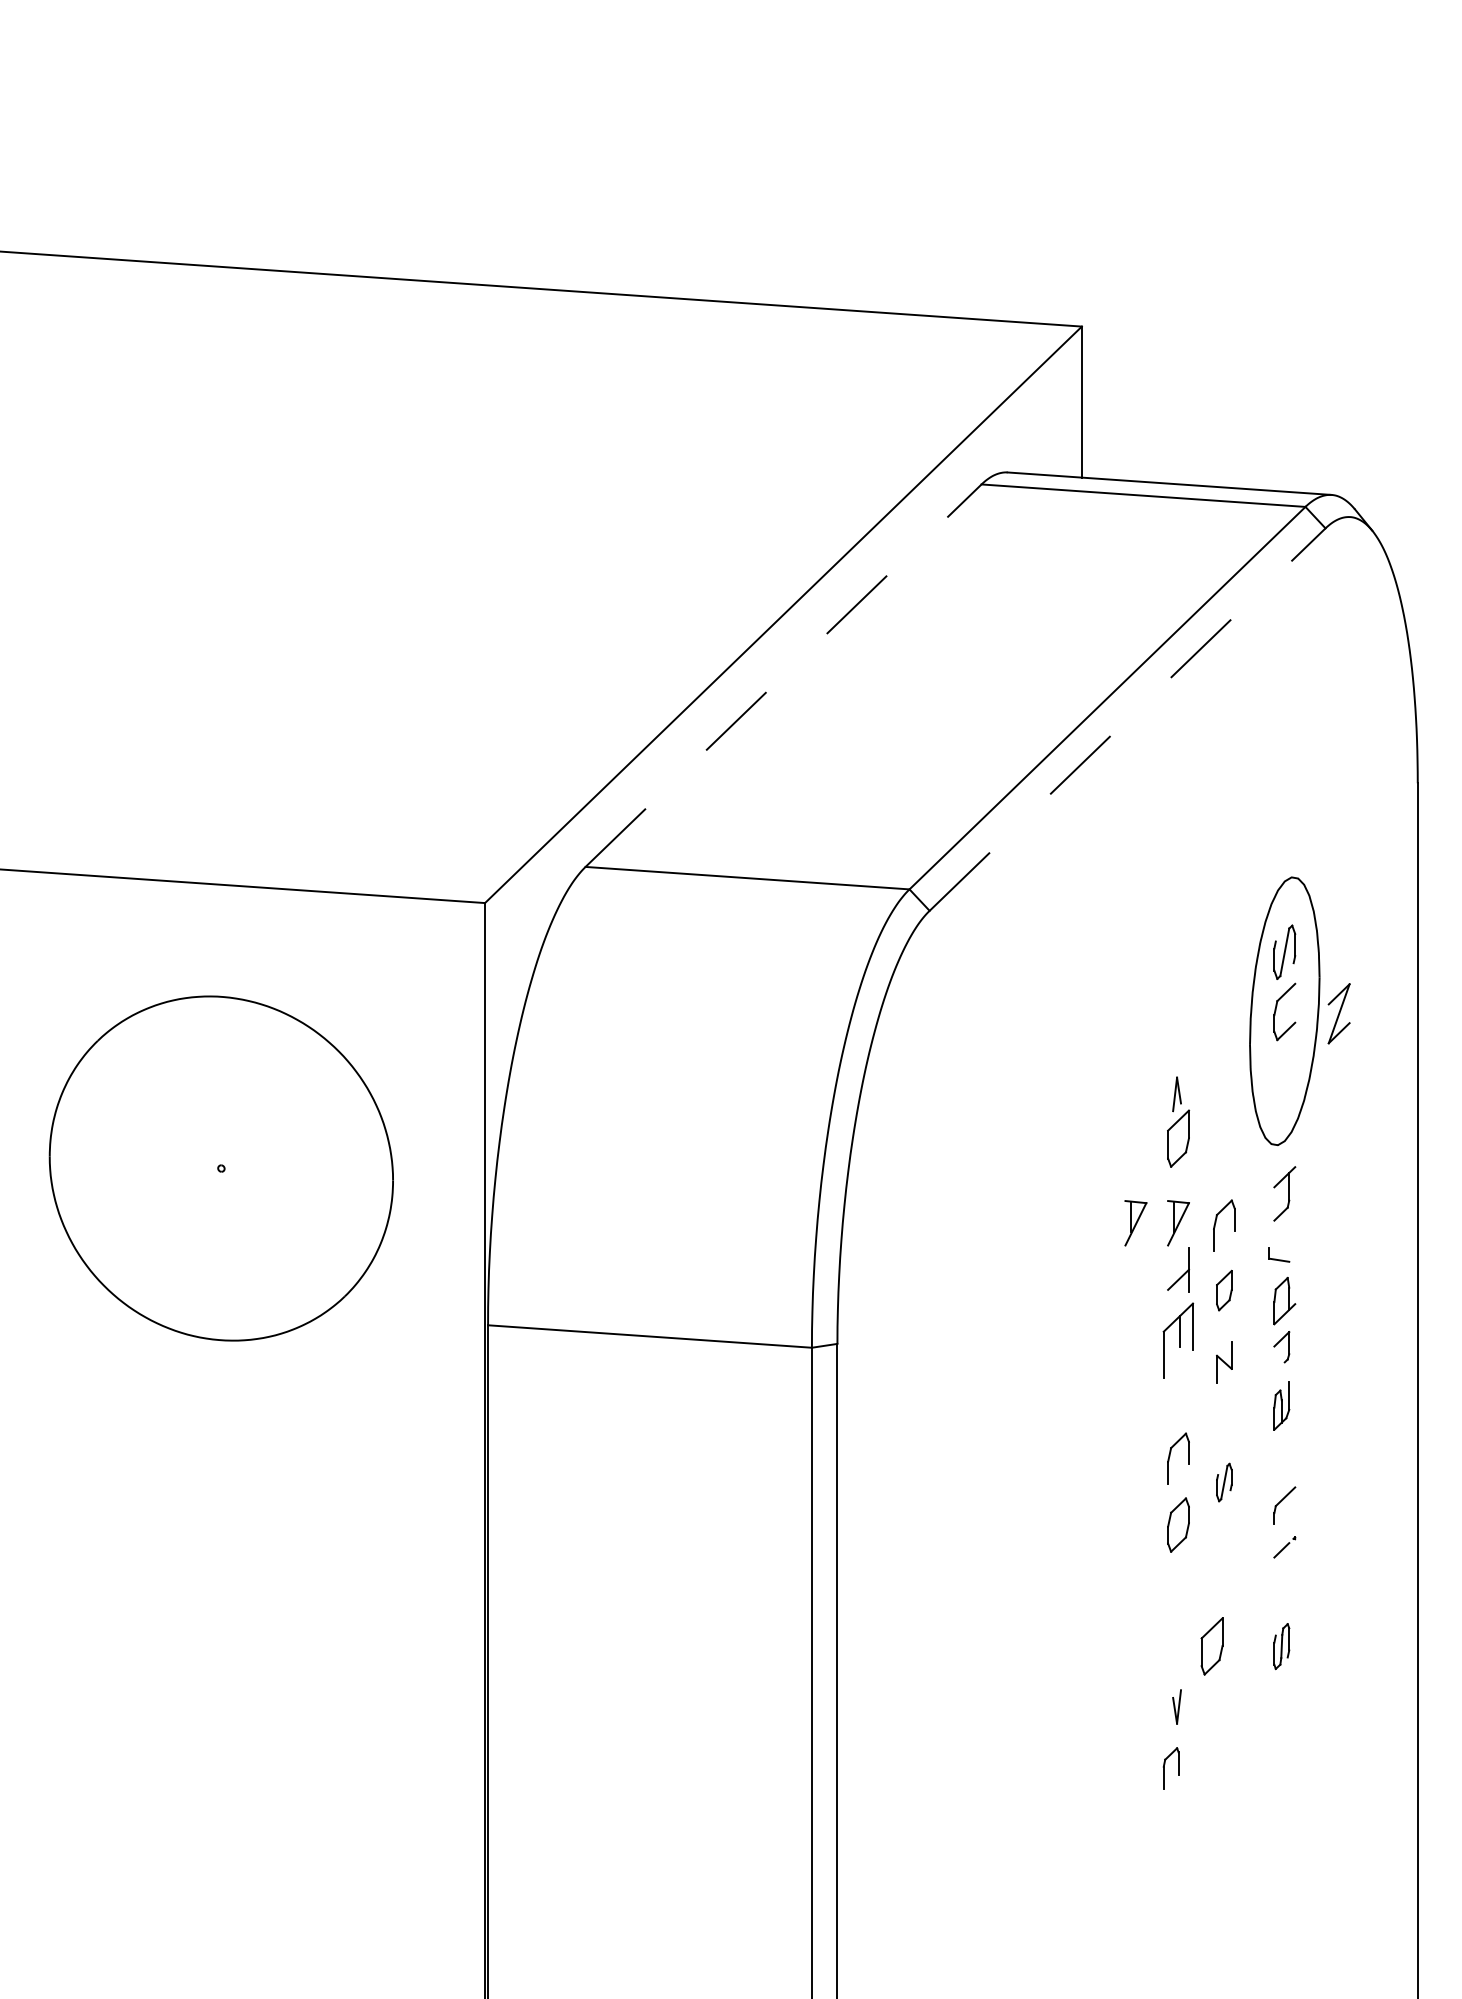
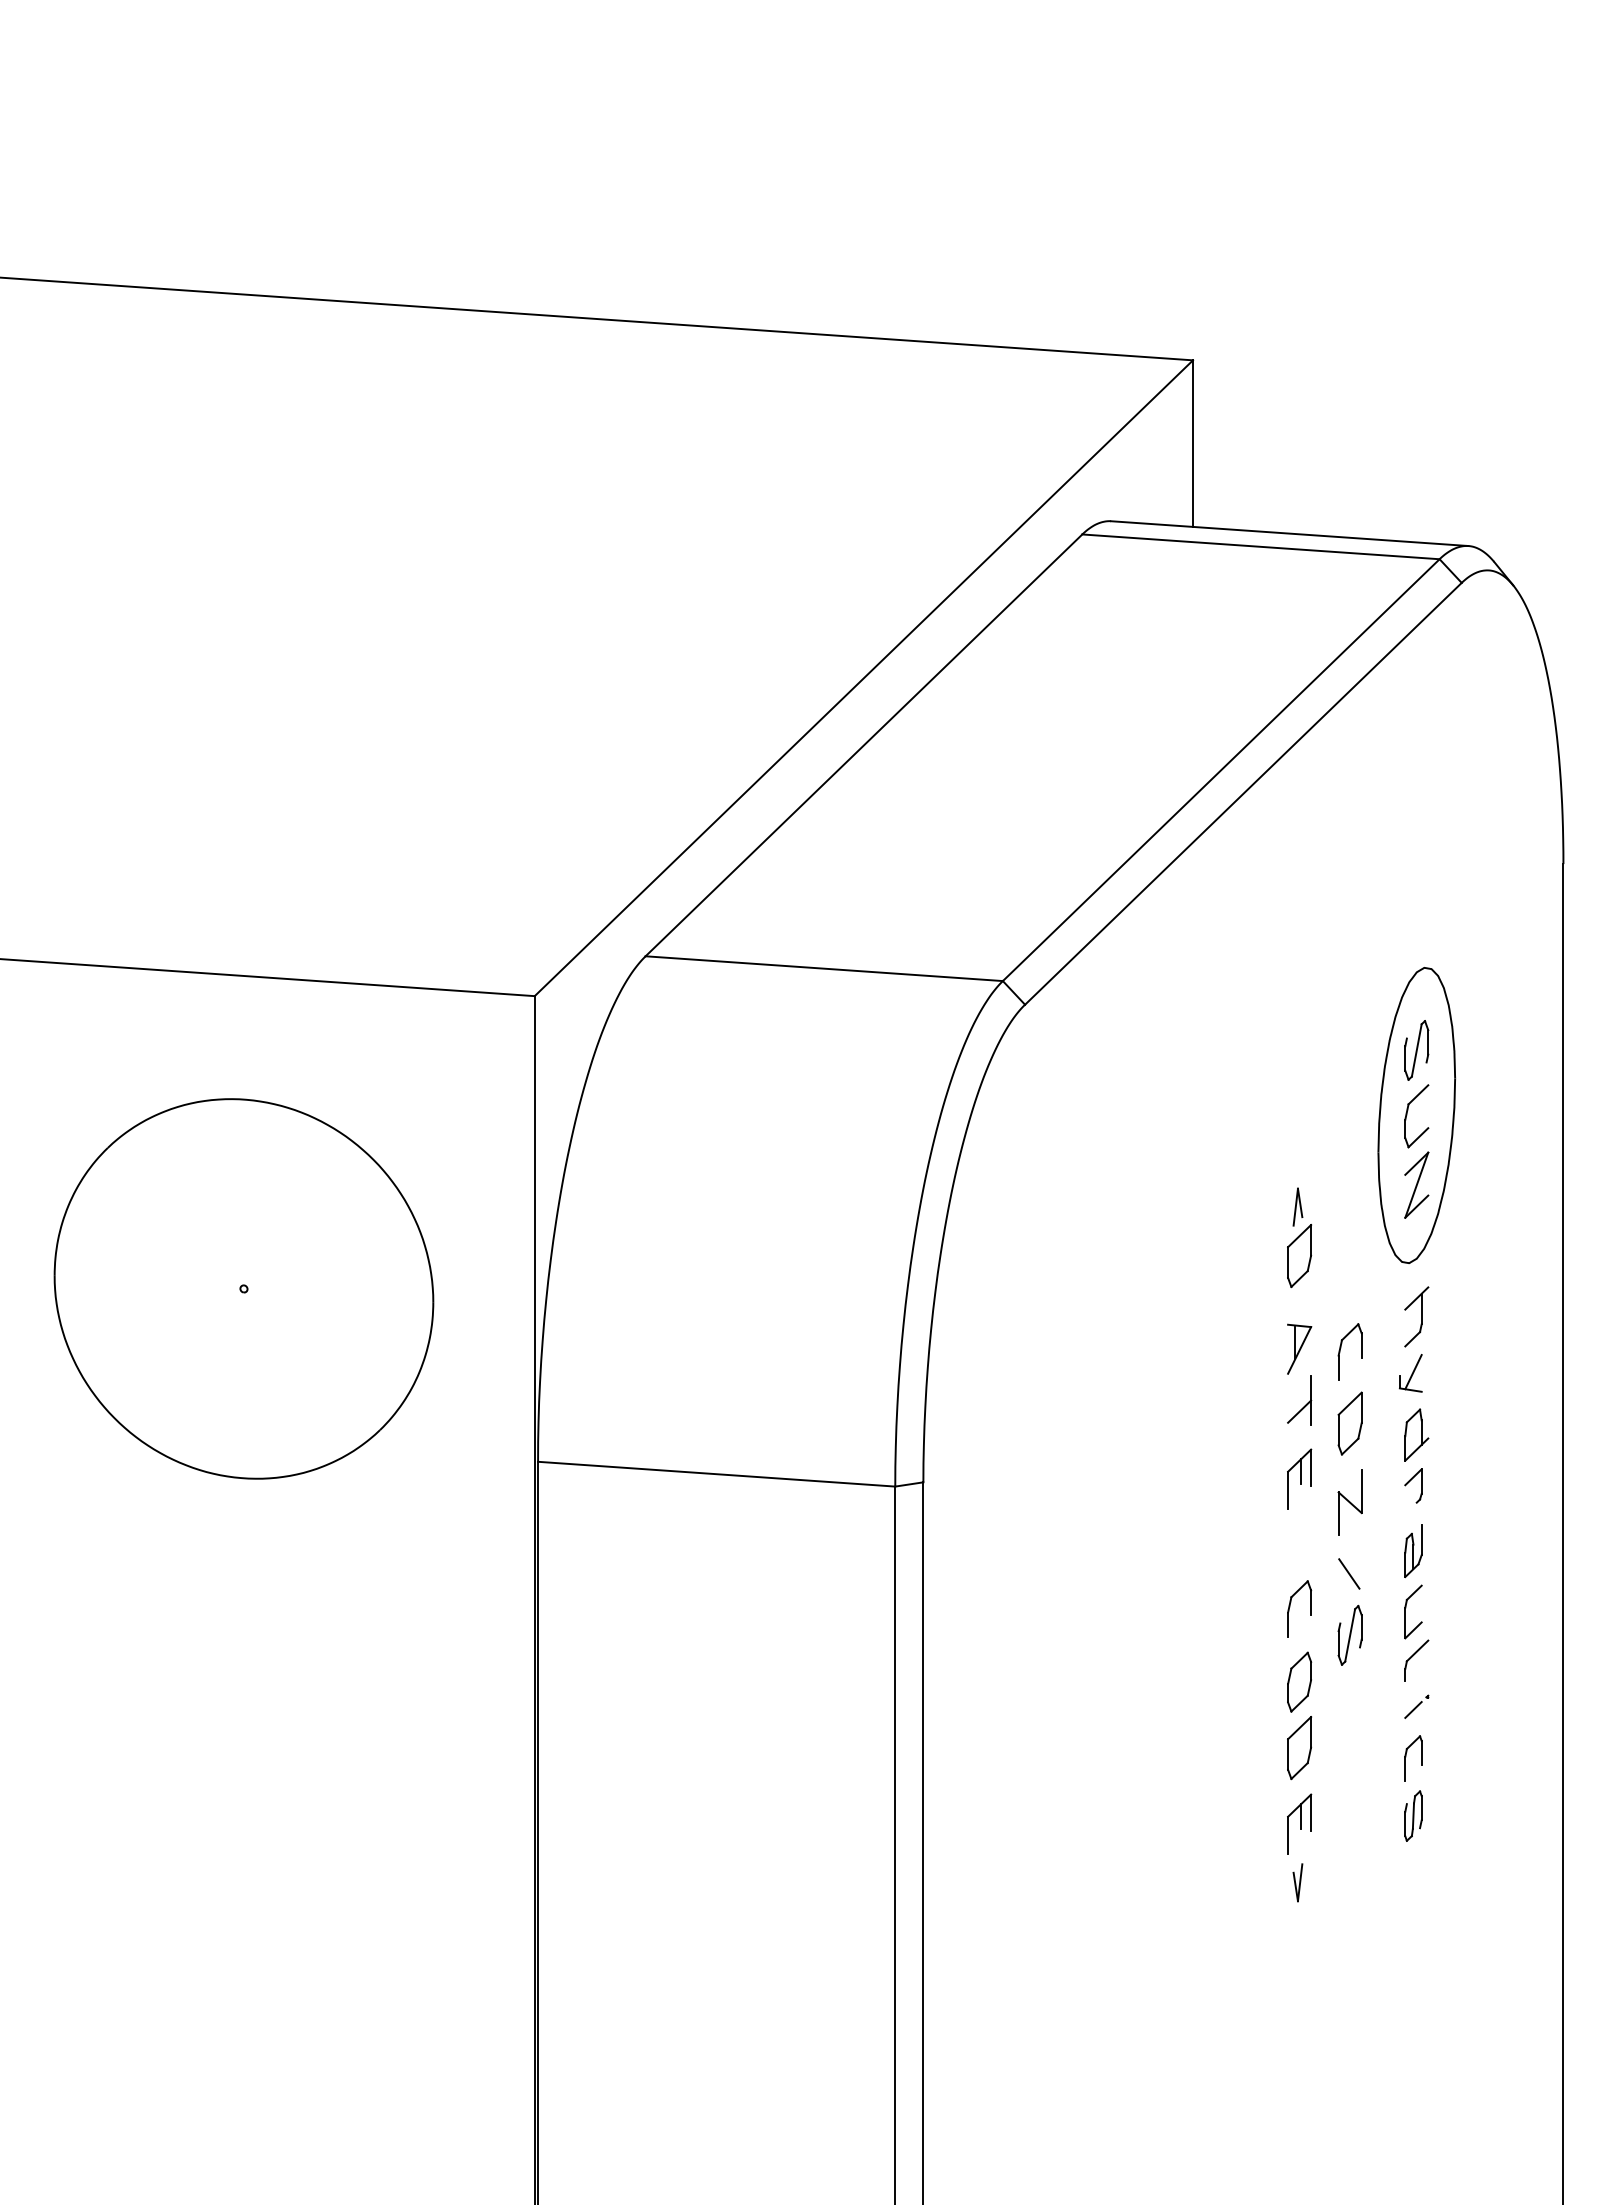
line: (783, 675) -> (863, 745), dashed -> solid
line: (1127, 719) -> (1243, 793), dashed -> solid
part: (1338, 1013) -> (1416, 1184), moved
part: (1135, 1222) -> (1252, 1348), removed
line: (1281, 1244) -> (1413, 1372), added
part: (1223, 1290) -> (1349, 1423), size x1.43
part: (1178, 1340) -> (1299, 1478), size x0.71
part: (1223, 1362) -> (1349, 1502), size x1.43
line: (1223, 1426) -> (1349, 1573), added
part: (1275, 1458) -> (1406, 1608), added
part: (1223, 1481) -> (1349, 1634), size x1.43
part: (1212, 1646) -> (1299, 1748), moved
part: (1178, 1653) -> (1299, 1823), added
part: (1164, 1767) -> (1406, 1757), moved

